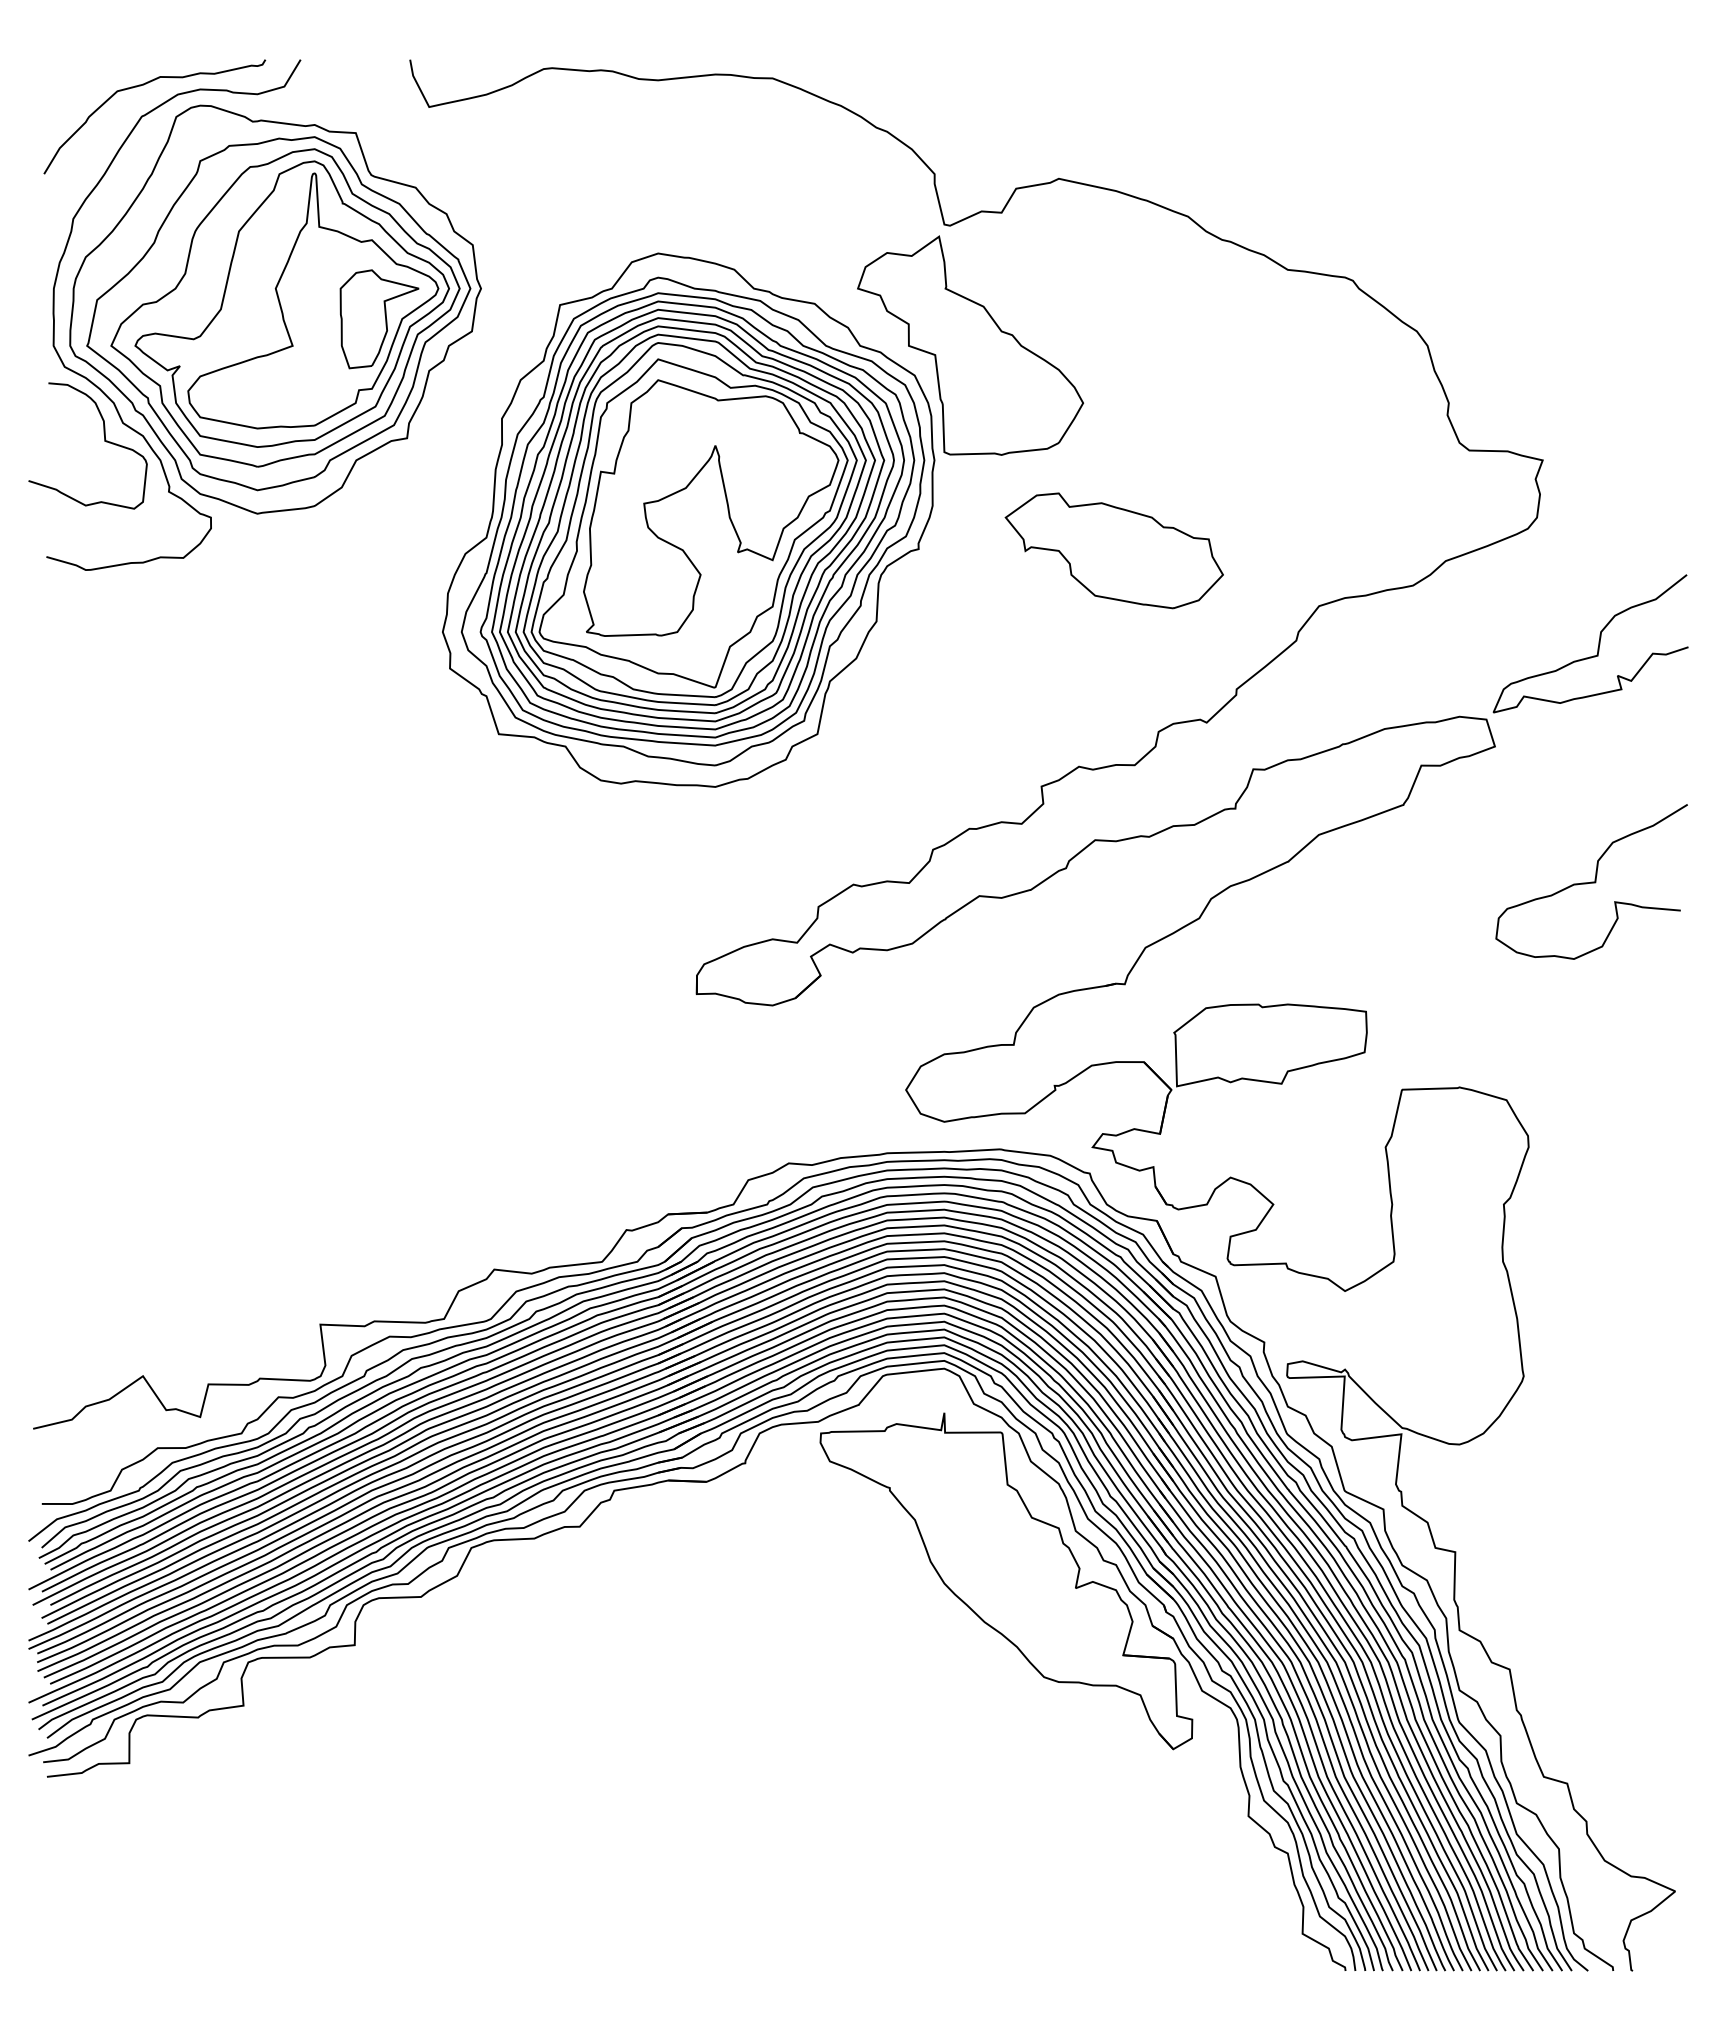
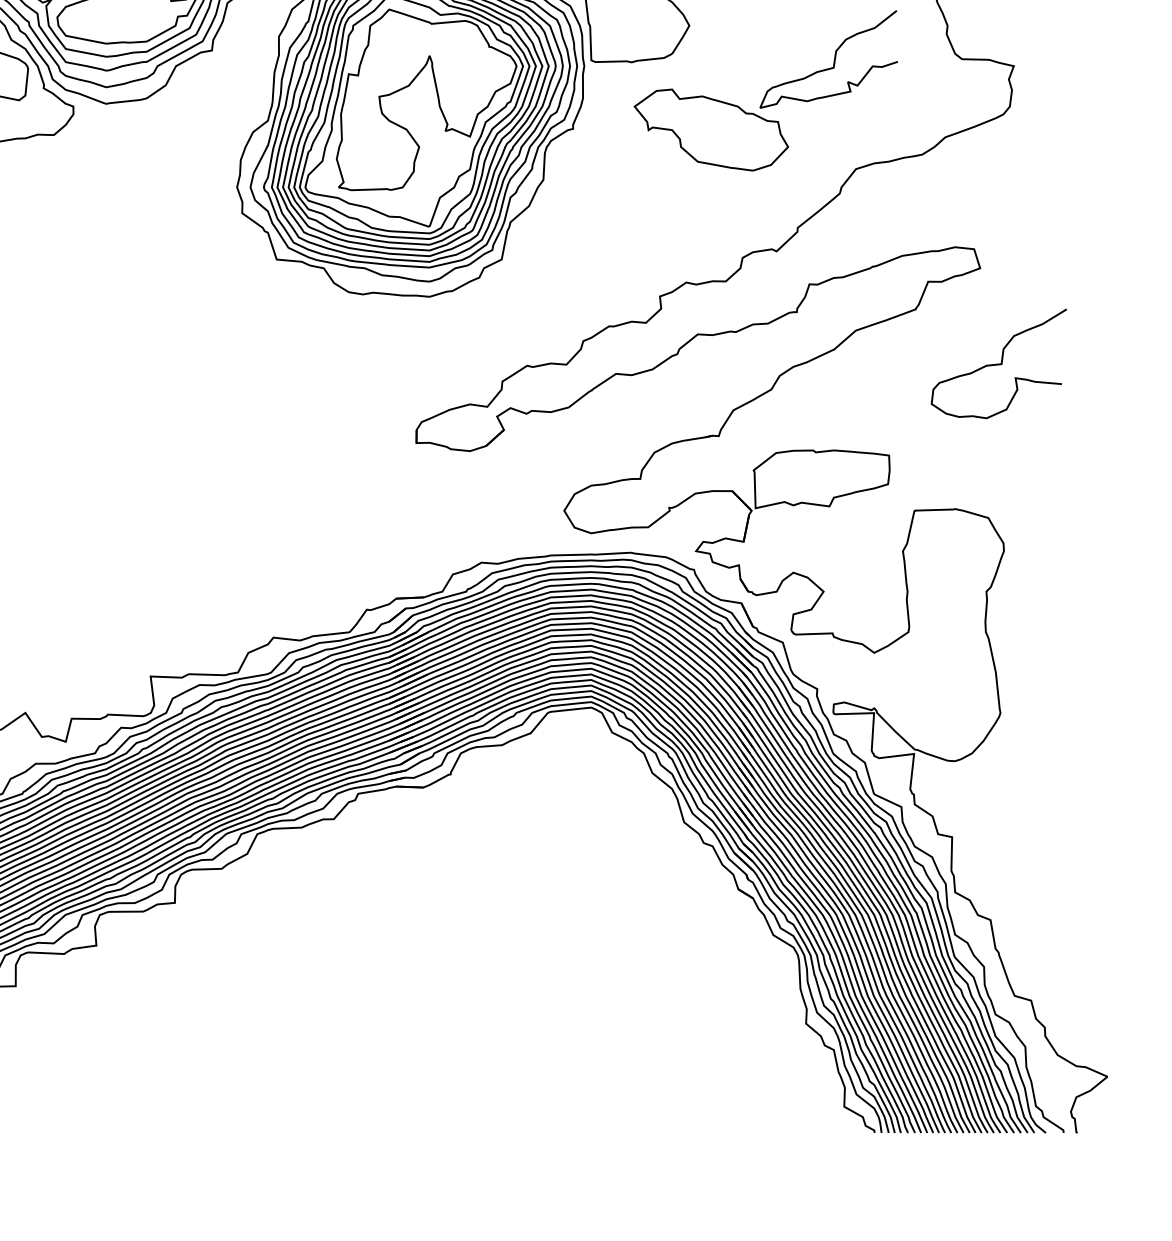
curve: (1598, 643) -> (834, 59), moved
curve: (1591, 881) -> (998, 363), moved
part: (1006, 1581) -> (635, 857), removed

